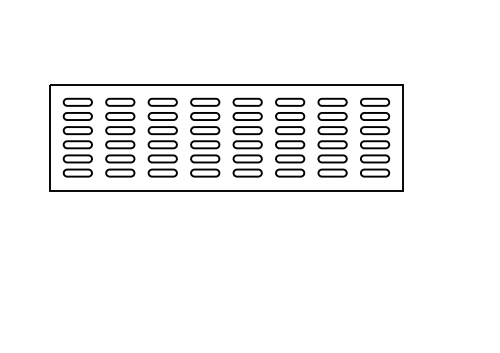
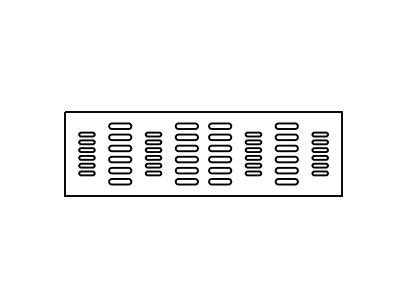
part: (77, 137) -> (86, 153), size x0.7
part: (162, 137) -> (153, 153), size x0.7
part: (290, 137) -> (253, 153), size x0.7
part: (375, 137) -> (320, 153), size x0.7

